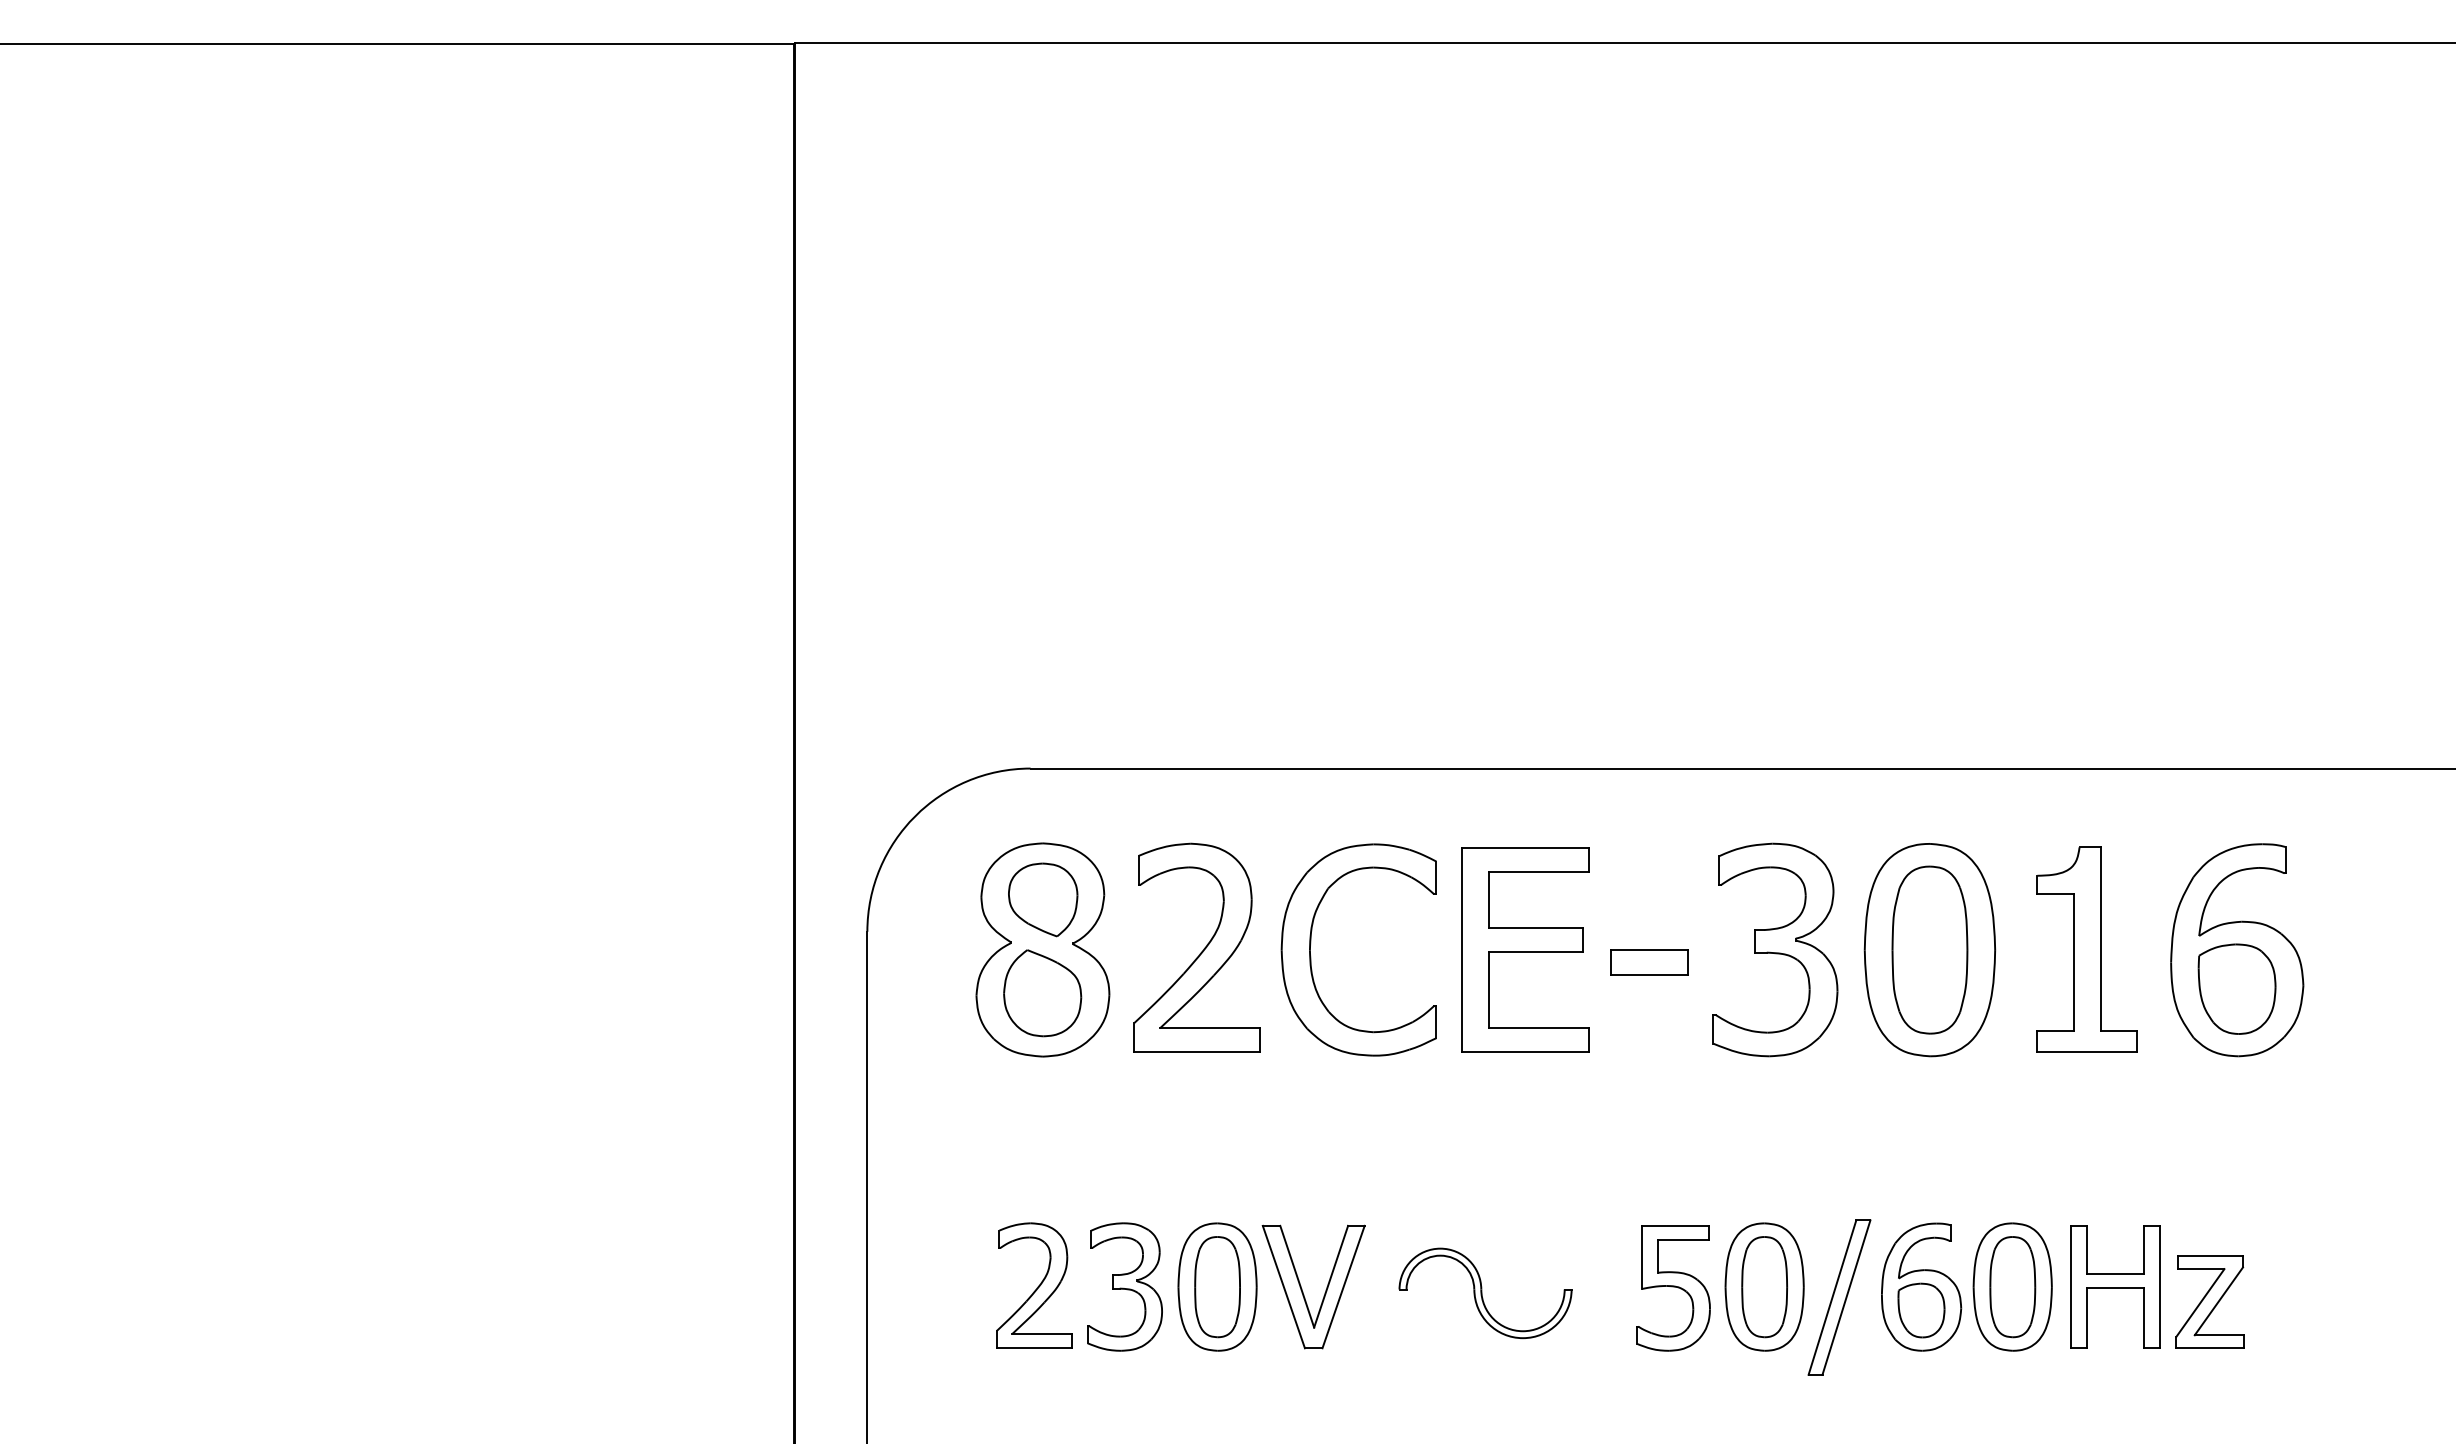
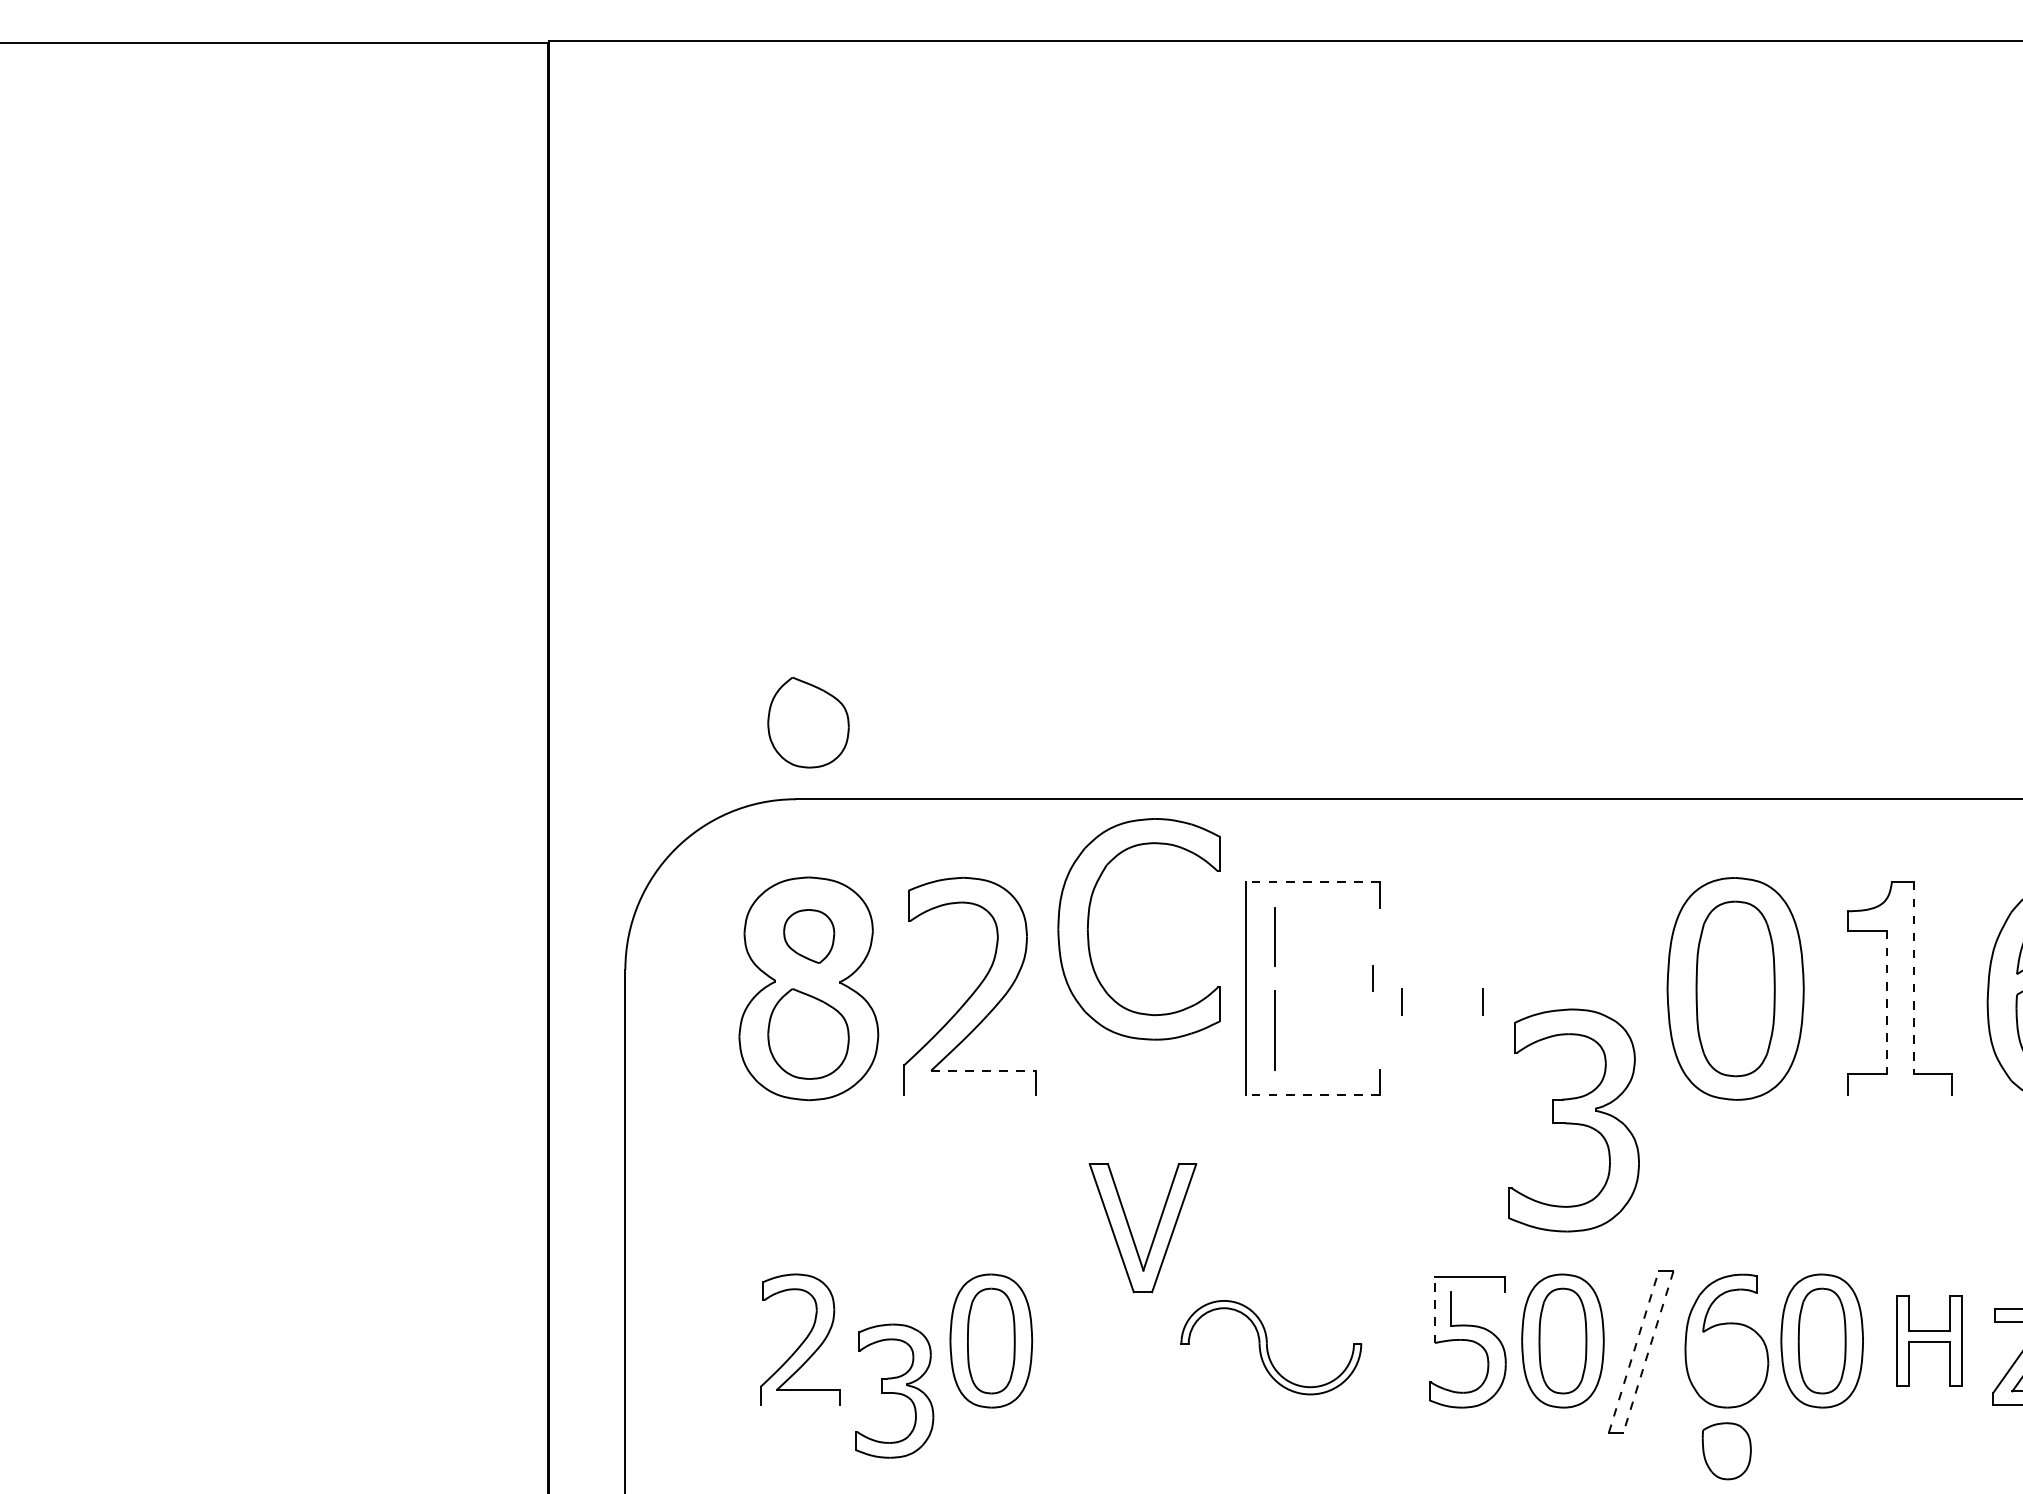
part: (1042, 695) -> (808, 722), added
line: (1525, 848) -> (1313, 882), solid -> dashed
line: (1538, 872) -> (1326, 907), removed
part: (1043, 899) -> (809, 936), size x0.7
line: (1535, 928) -> (1323, 966), removed
line: (2100, 939) -> (1913, 977), solid -> dashed
part: (1311, 943) -> (1089, 922), moved
part: (1775, 949) -> (1574, 1119), moved
line: (1649, 950) -> (1442, 989), removed
line: (1535, 952) -> (1323, 991), removed
line: (2074, 963) -> (1886, 1002), solid -> dashed
line: (1649, 975) -> (1442, 1015), removed
line: (1538, 1027) -> (1326, 1069), removed
line: (1210, 1028) -> (983, 1070), solid -> dashed
line: (1197, 1052) -> (970, 1095), removed
line: (1525, 1052) -> (1313, 1095), solid -> dashed
line: (2086, 1052) -> (1899, 1095), removed
line: (1683, 1240) -> (1478, 1292), removed
line: (1642, 1257) -> (1435, 1310), solid -> dashed
part: (1124, 1286) -> (894, 1390), moved
part: (2115, 1286) -> (1929, 1340), size x0.7
part: (1302, 1288) -> (1131, 1229), moved
line: (1832, 1297) -> (1633, 1351), solid -> dashed
line: (1846, 1297) -> (1648, 1351), solid -> dashed
part: (1921, 1310) -> (1726, 1451), moved
line: (1034, 1348) -> (800, 1405), removed

